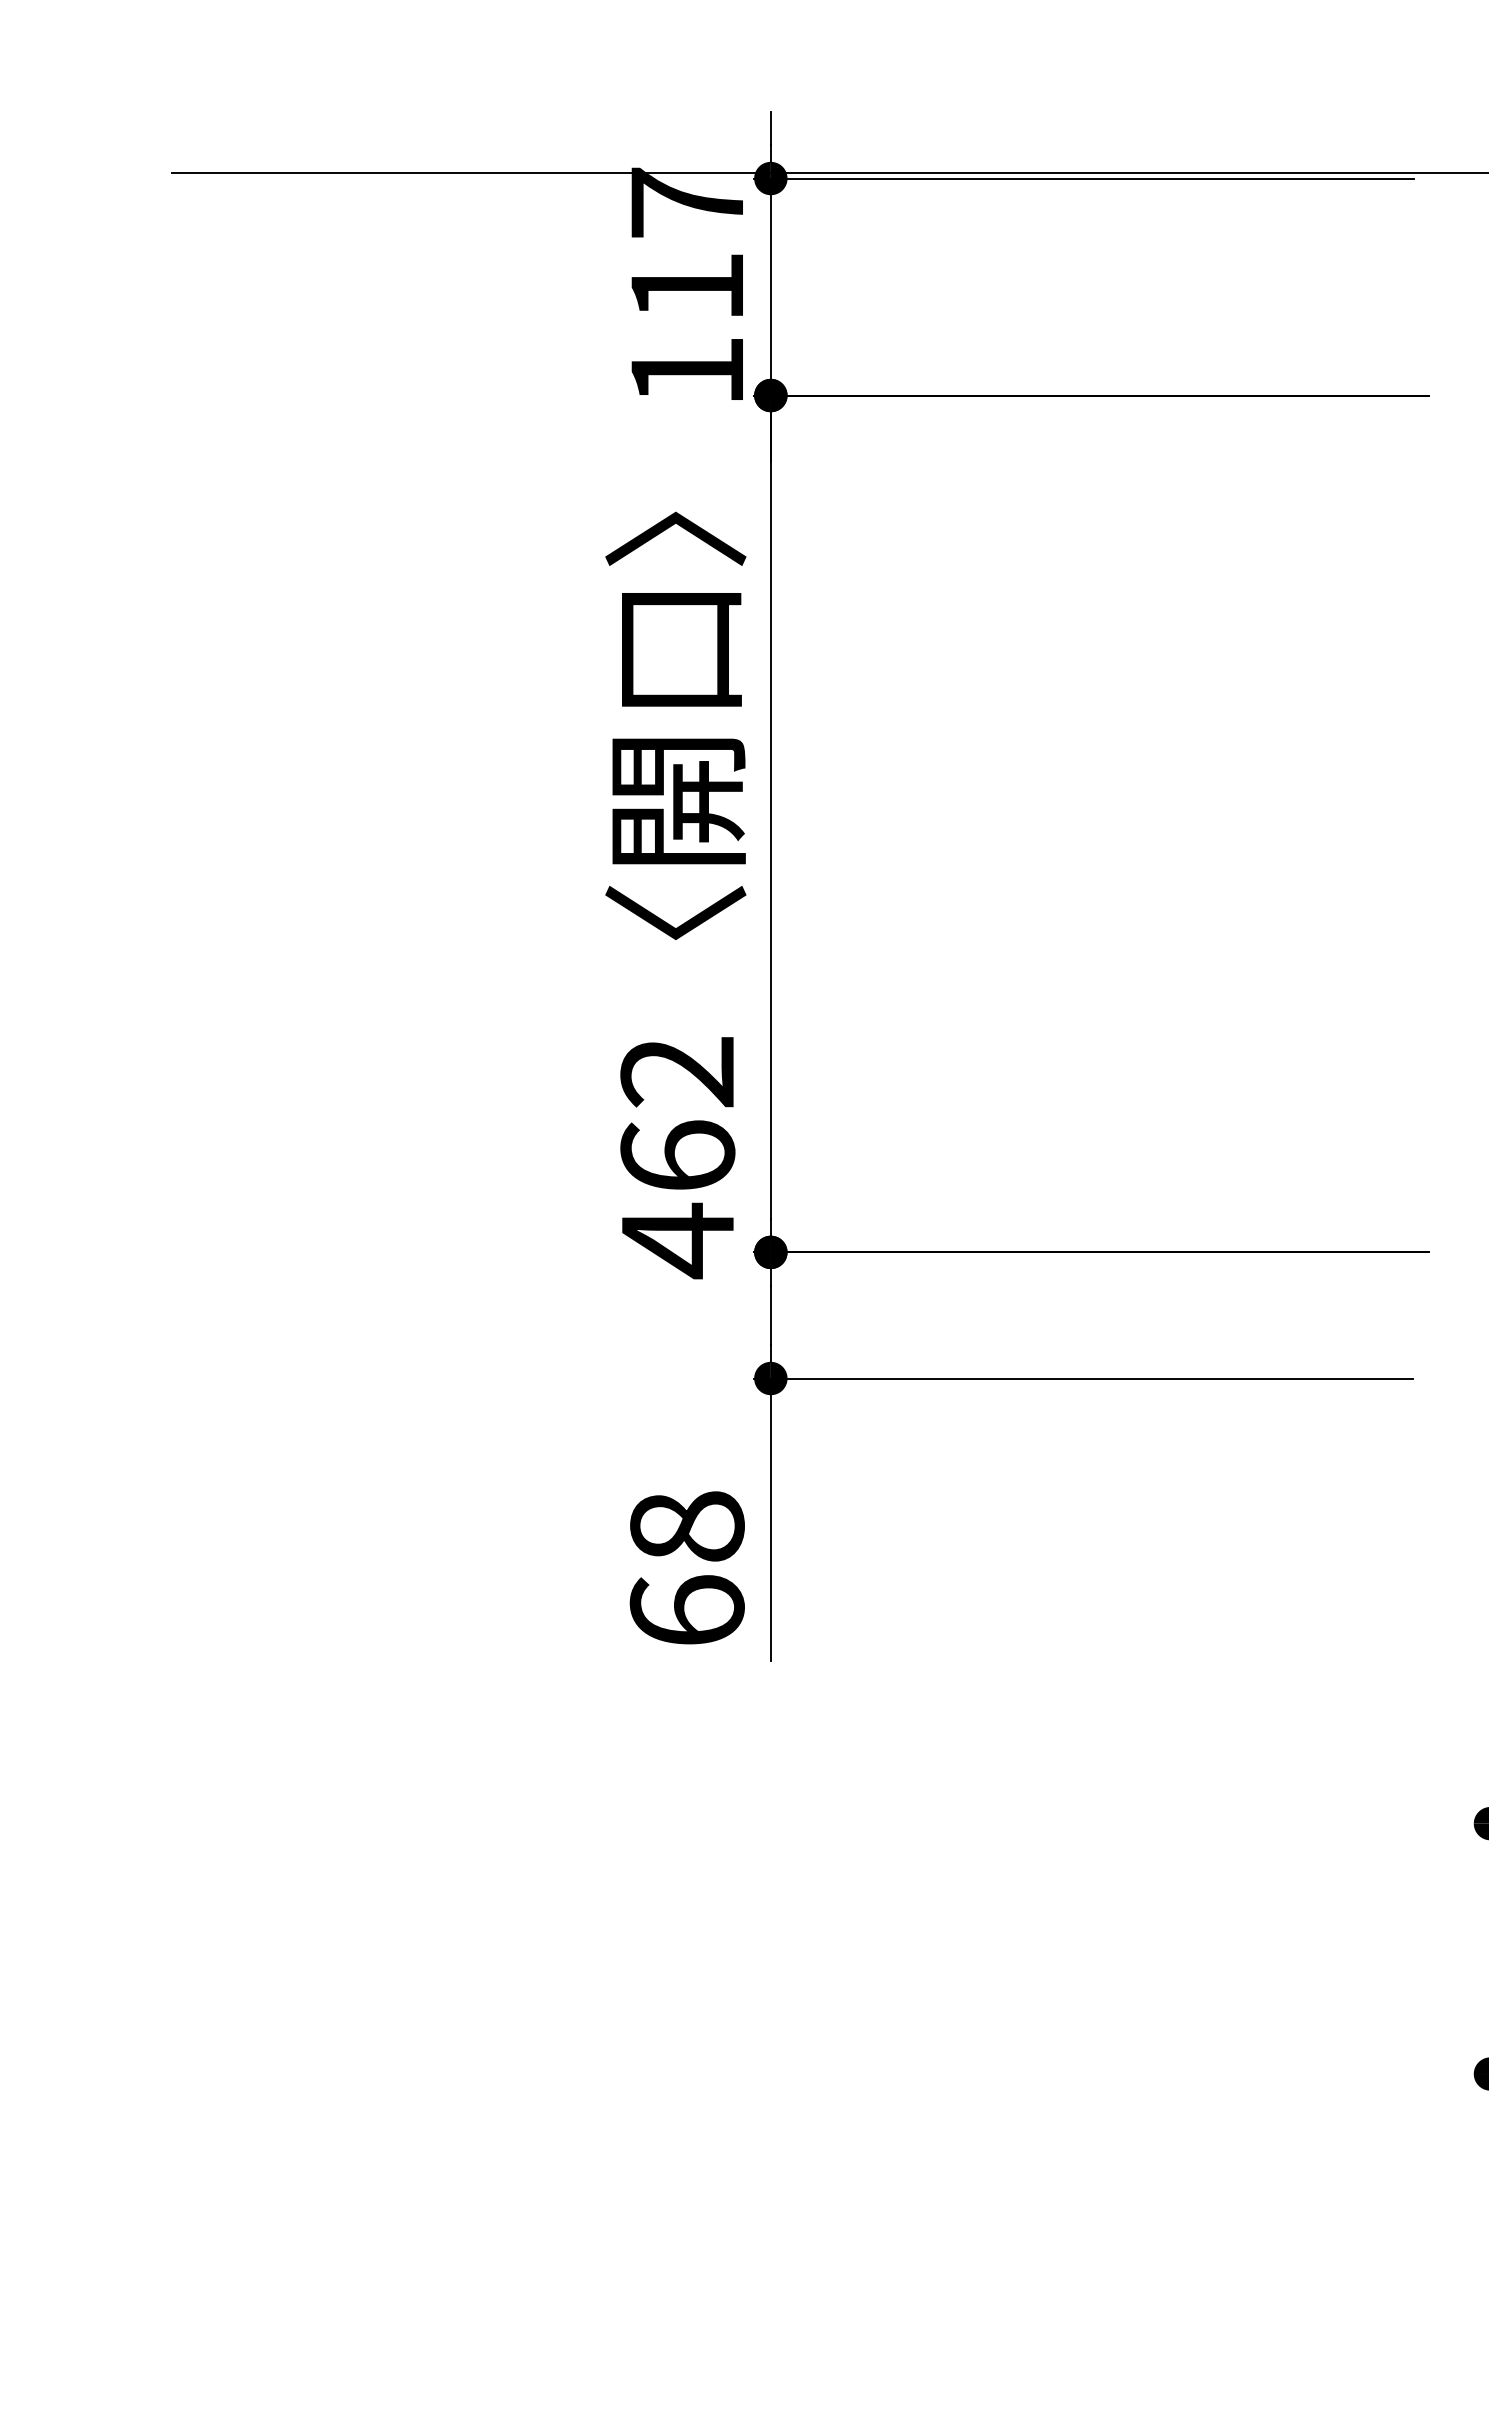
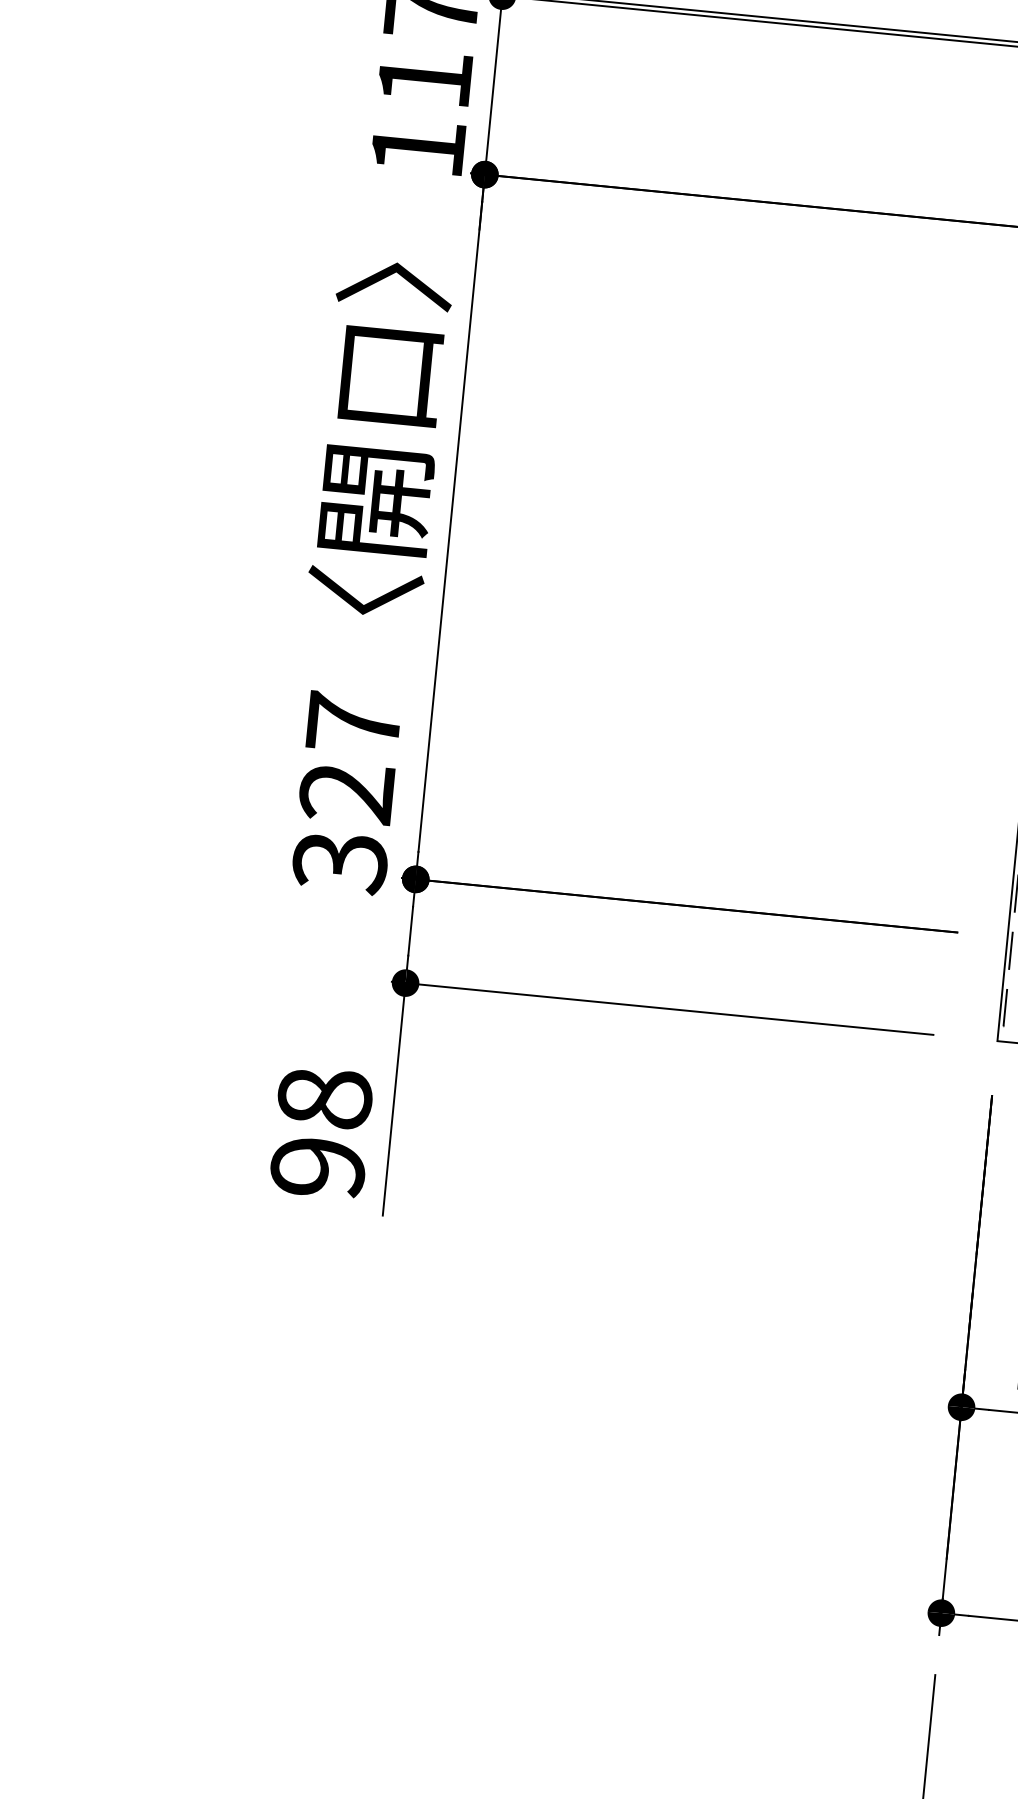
text: (677, 1157) -> (346, 793), 462 -> 327
text: (686, 1610) -> (317, 1167), 68 -> 98

